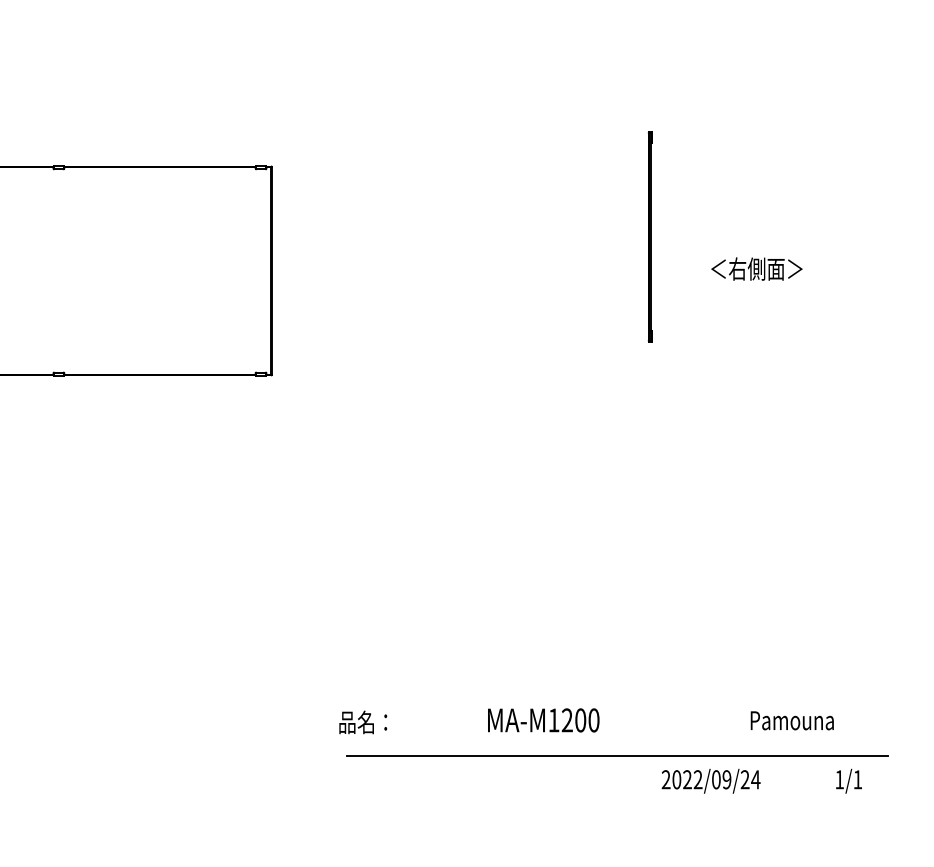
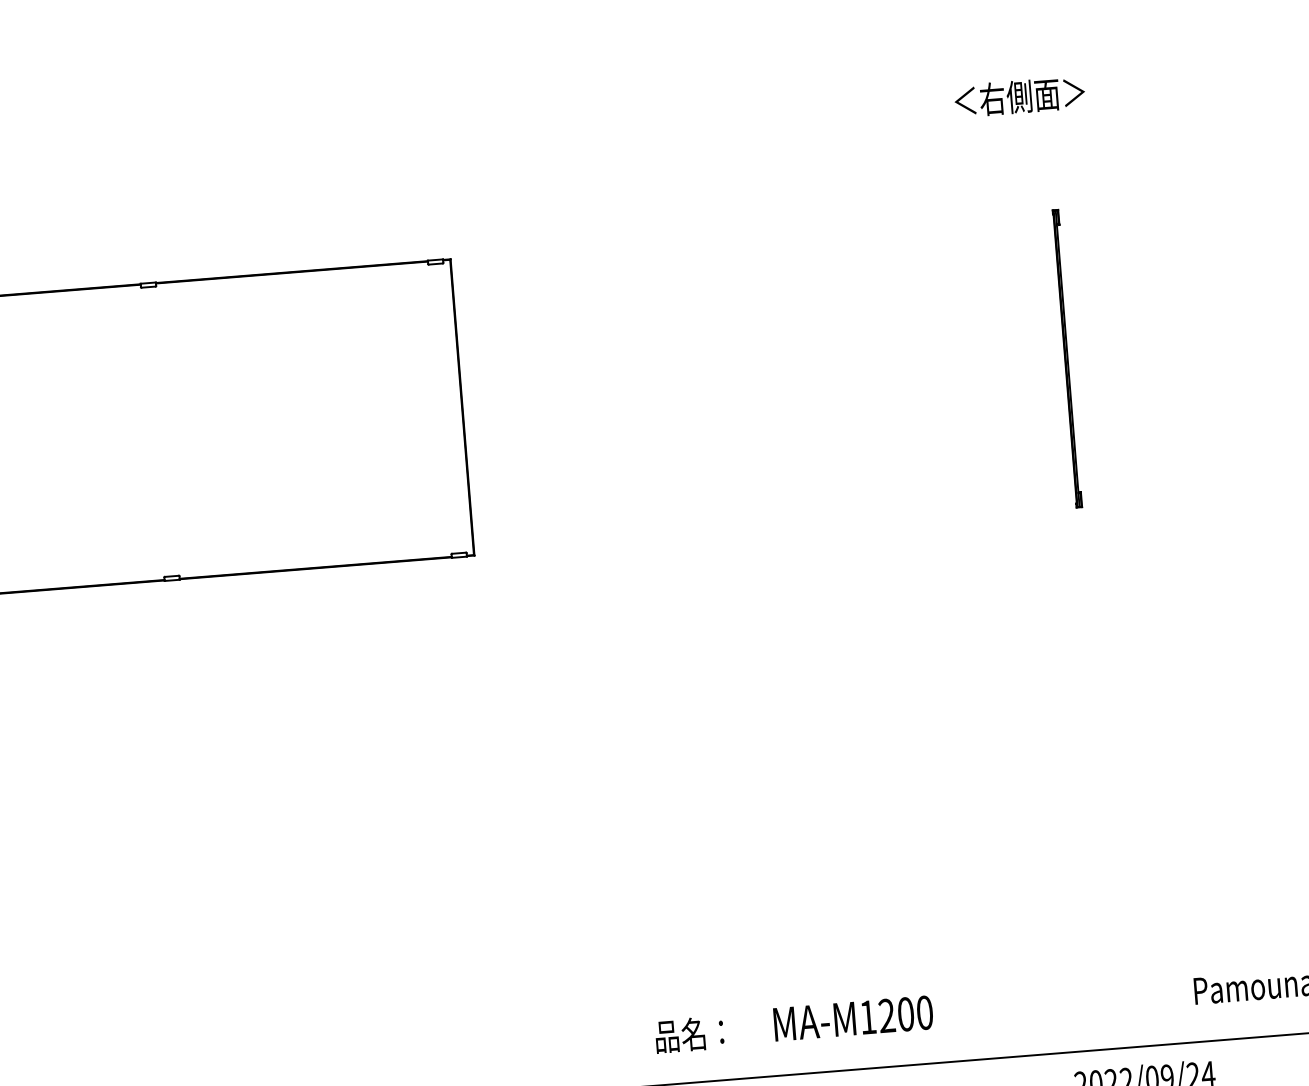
part: (649, 236) -> (1065, 358), moved
text: (756, 268) -> (1019, 96), moved
text: (543, 720) -> (853, 1018), moved
text: (363, 722) -> (690, 1034), moved

